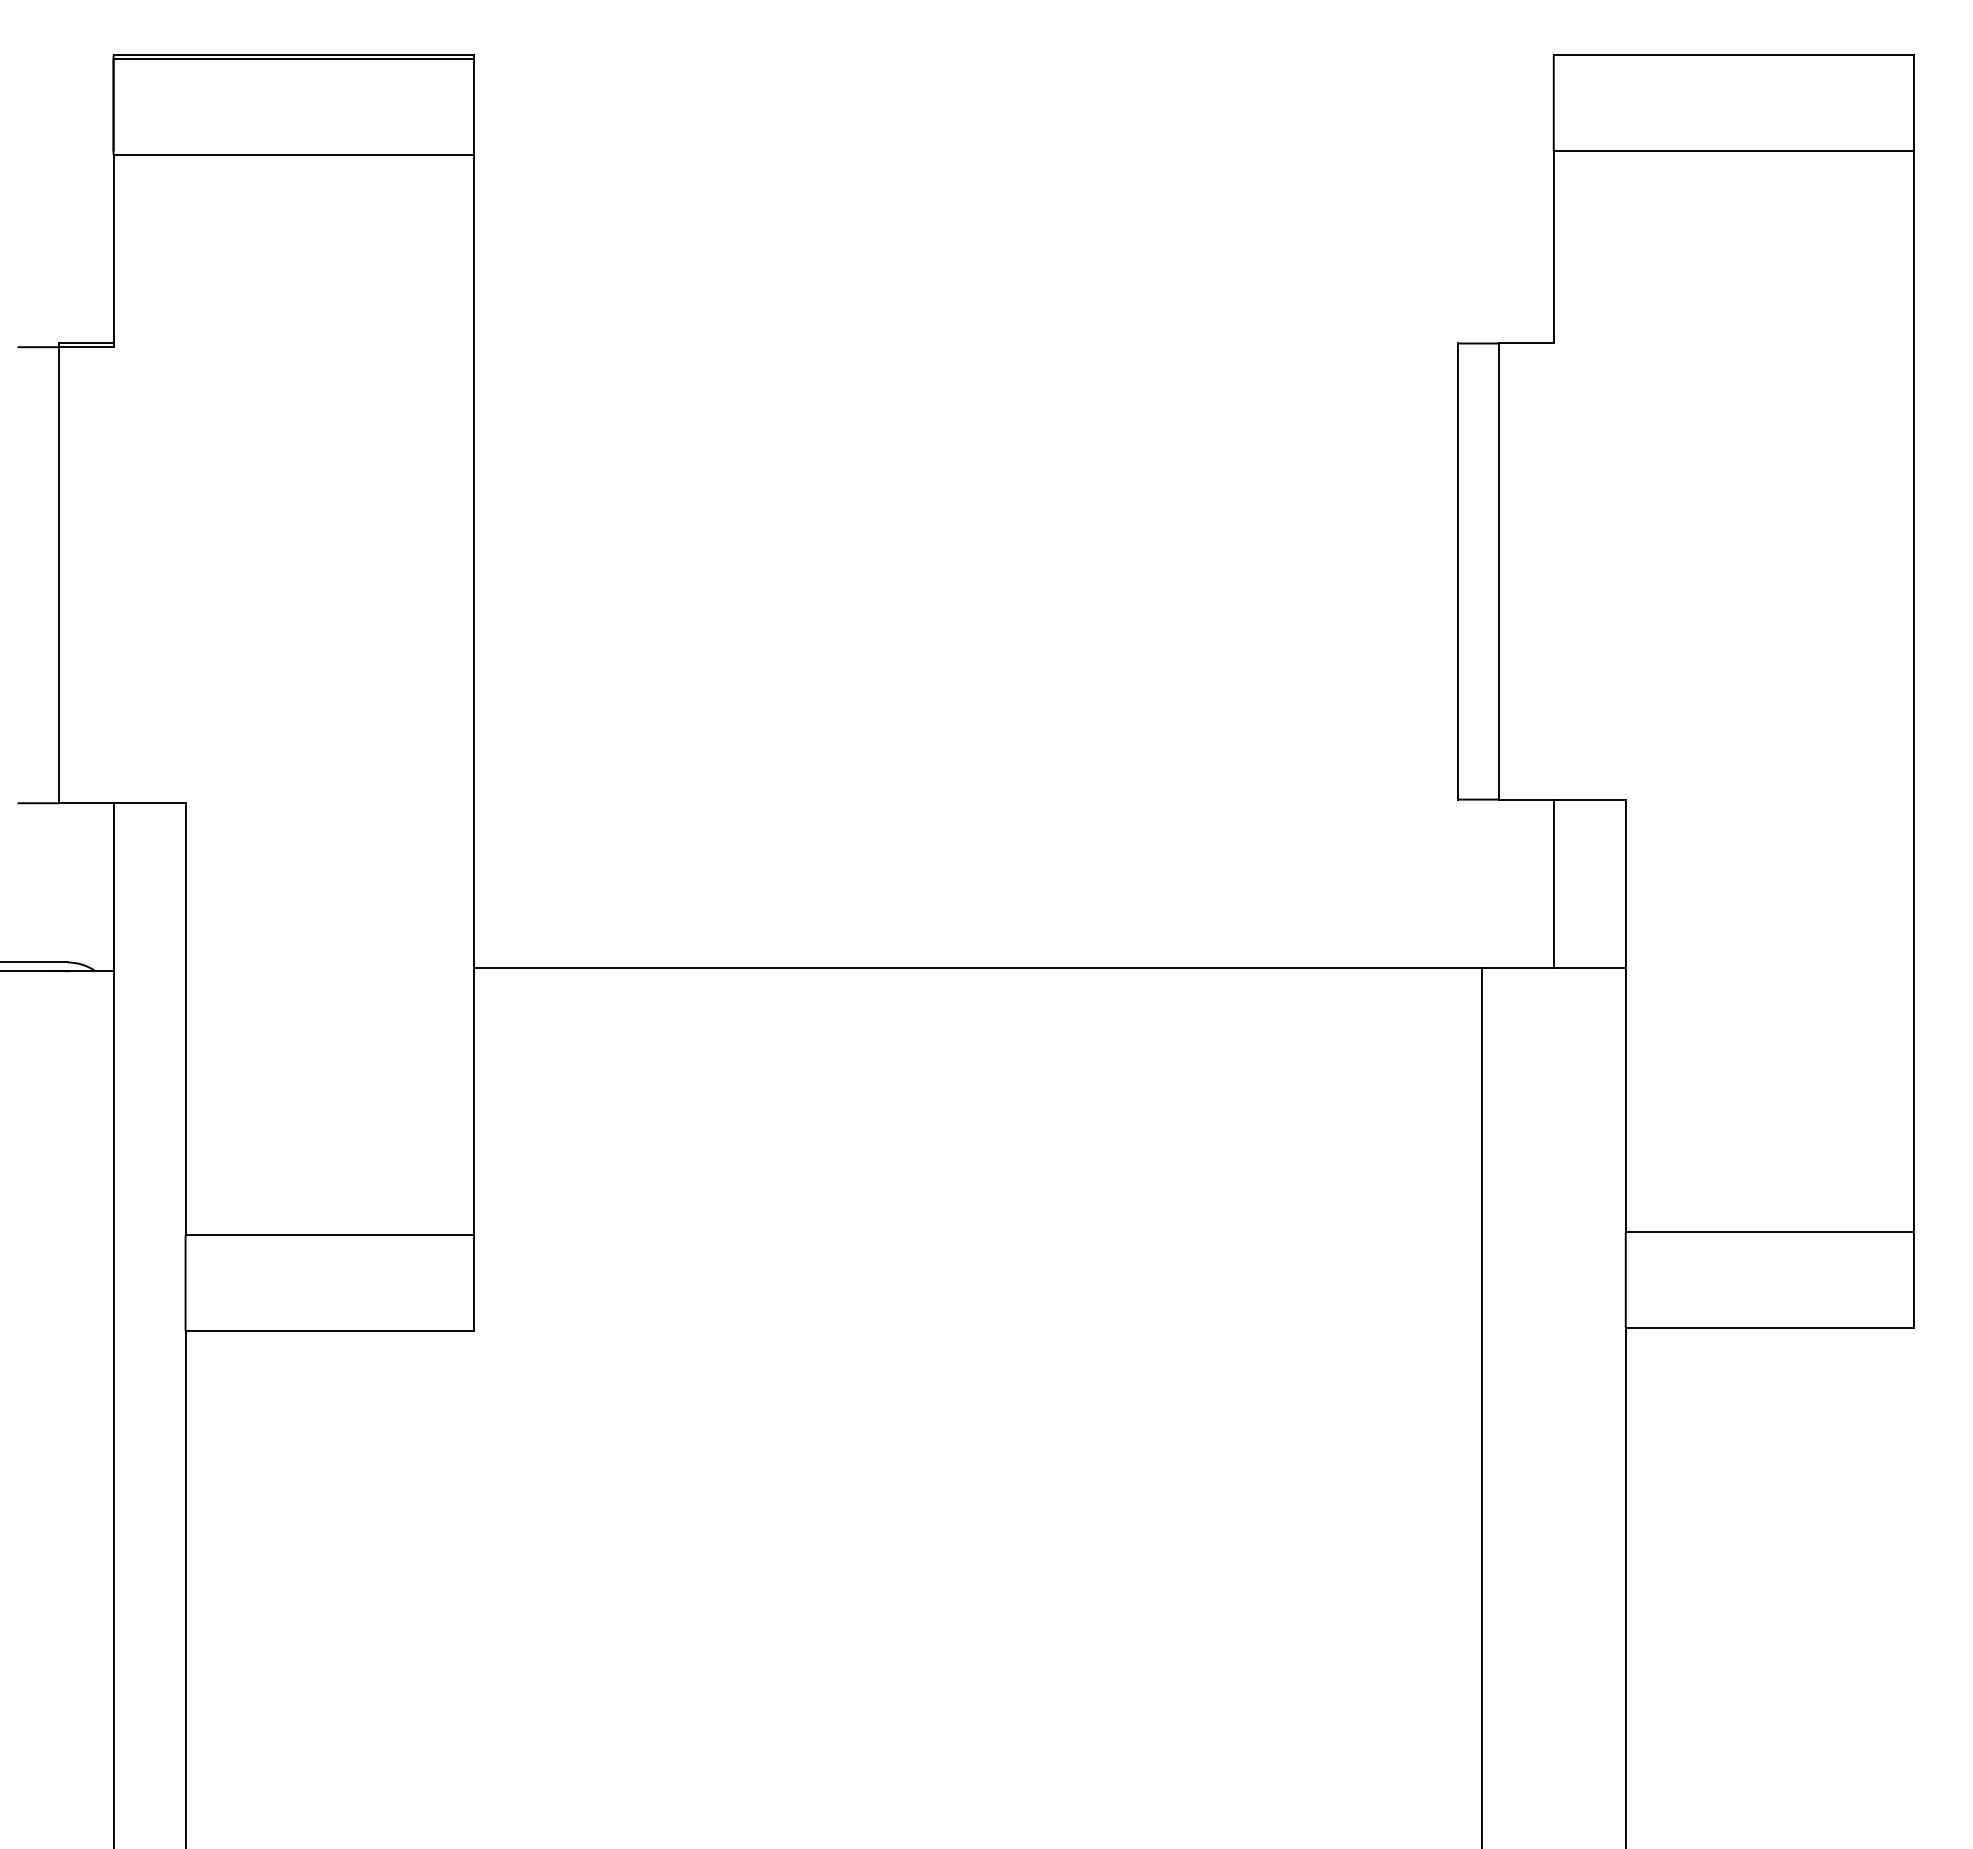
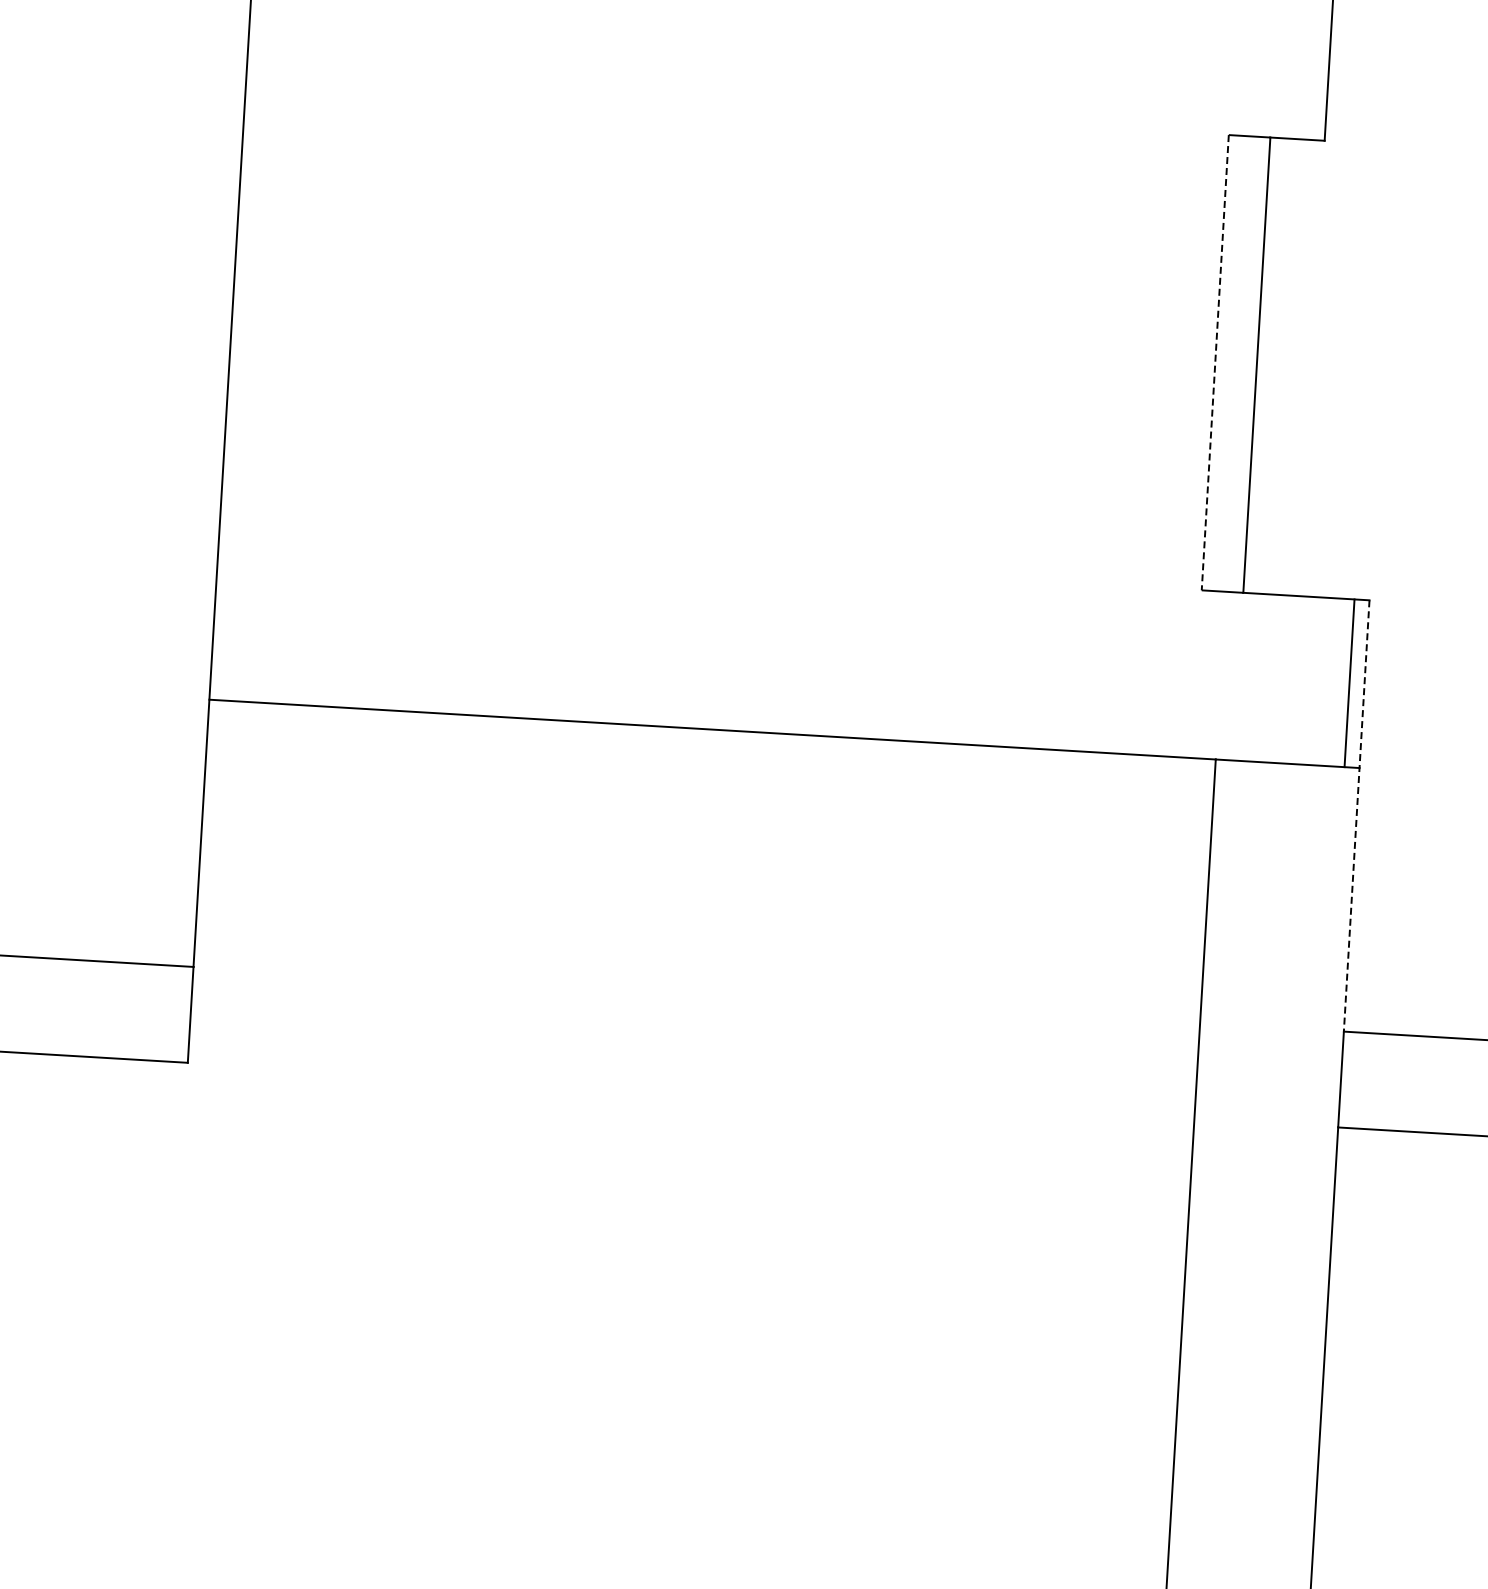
line: (1457, 572) -> (1214, 363), solid -> dashed
line: (1553, 883) -> (1349, 683), moved
line: (1625, 1016) -> (1356, 816), solid -> dashed

